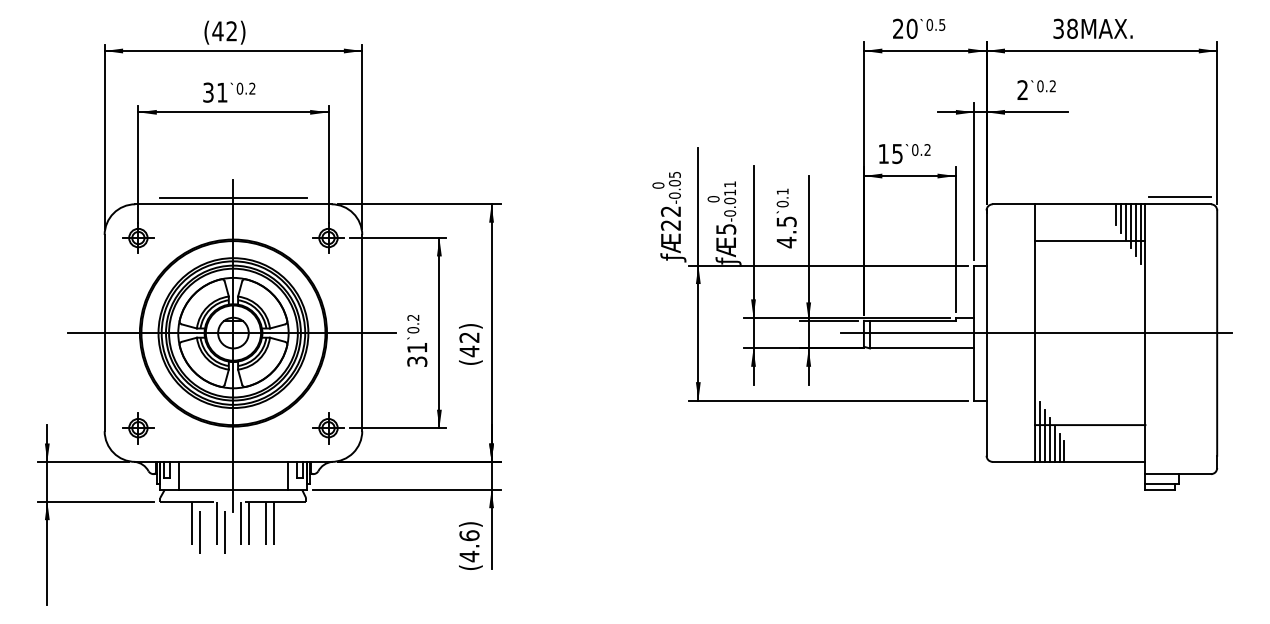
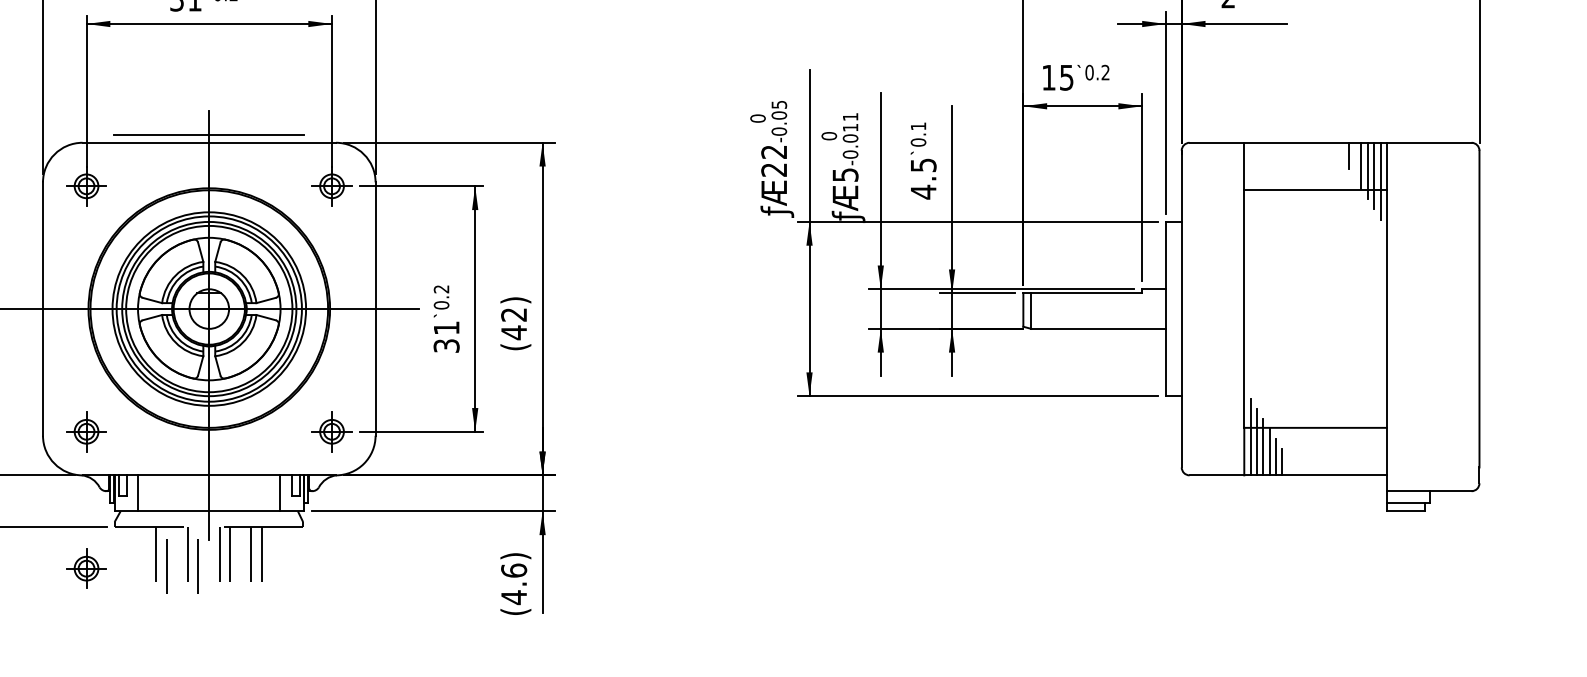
line: (1180, 197) -> (1432, 133), removed
line: (1120, 218) -> (1354, 161), removed
line: (1035, 333) -> (1244, 309), removed
part: (138, 534) -> (86, 569), added

